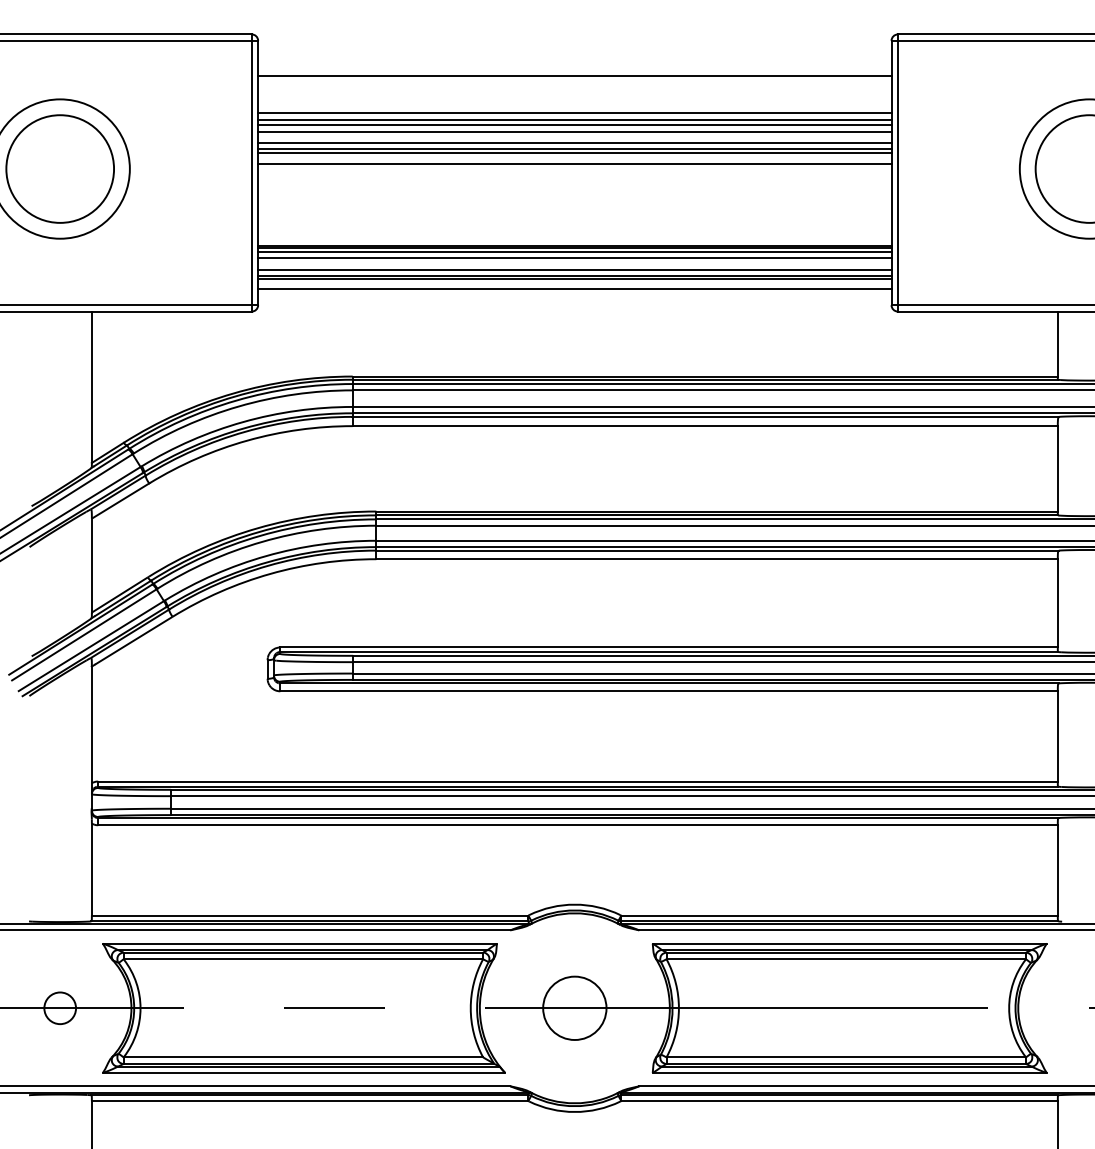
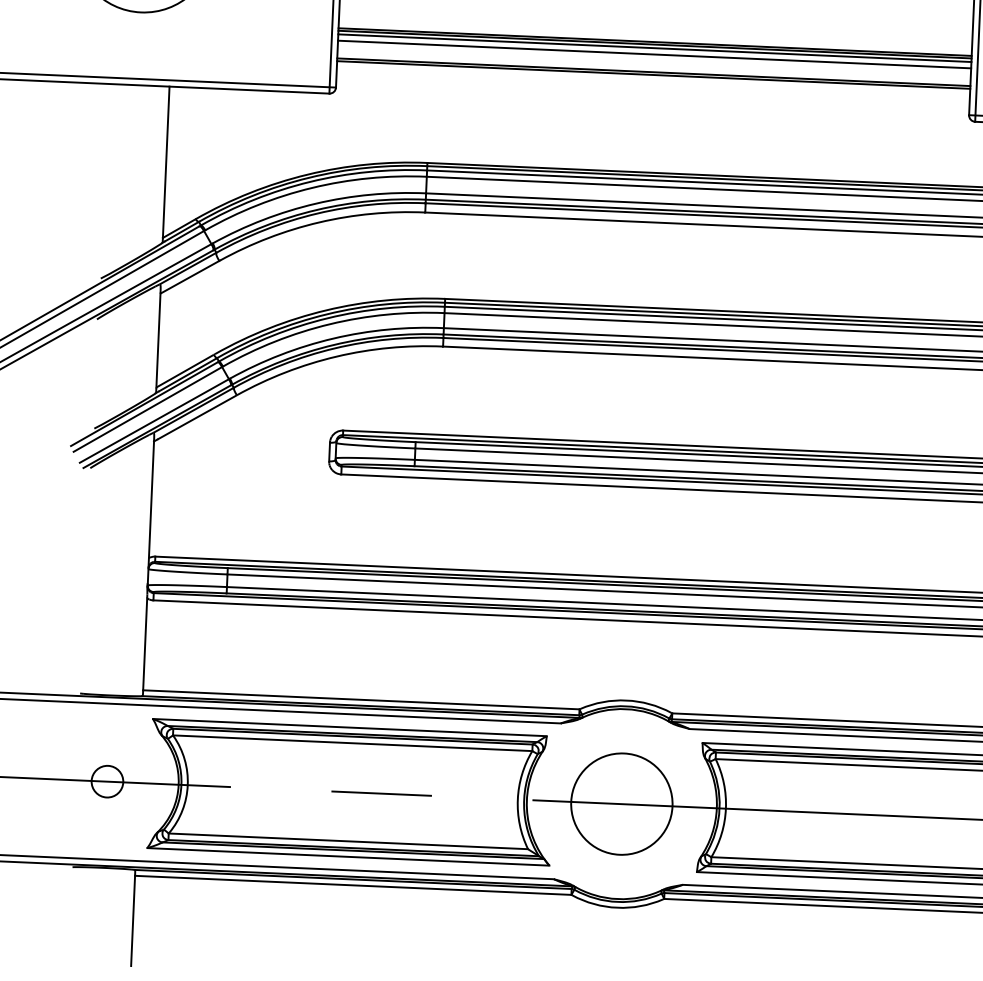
line: (574, 269) -> (653, 65), removed
line: (574, 288) -> (652, 84), removed
circle: (574, 1007) -> (621, 803), size x1.6

